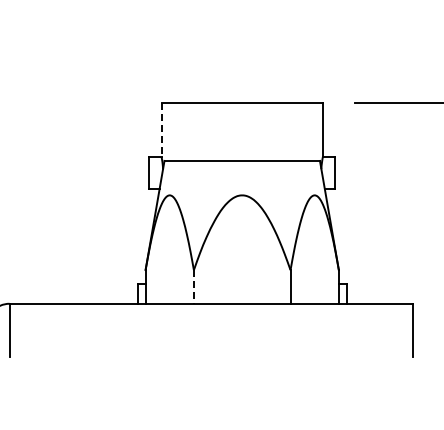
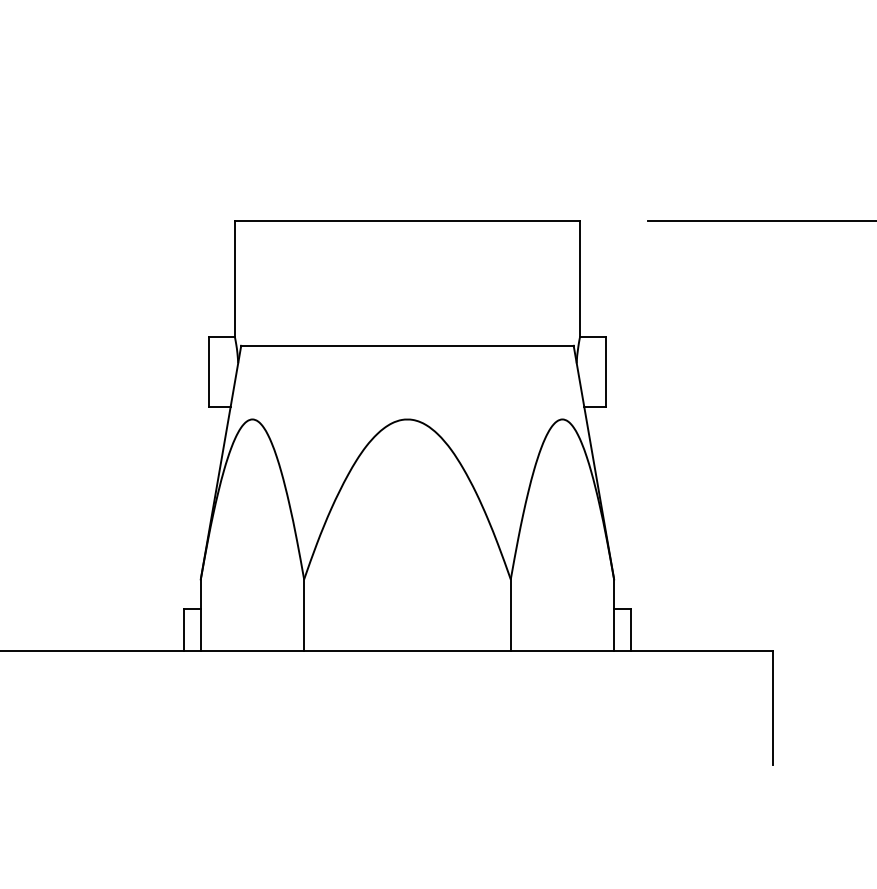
line: (161, 130) -> (234, 280), dashed -> solid
line: (193, 286) -> (303, 614), dashed -> solid

